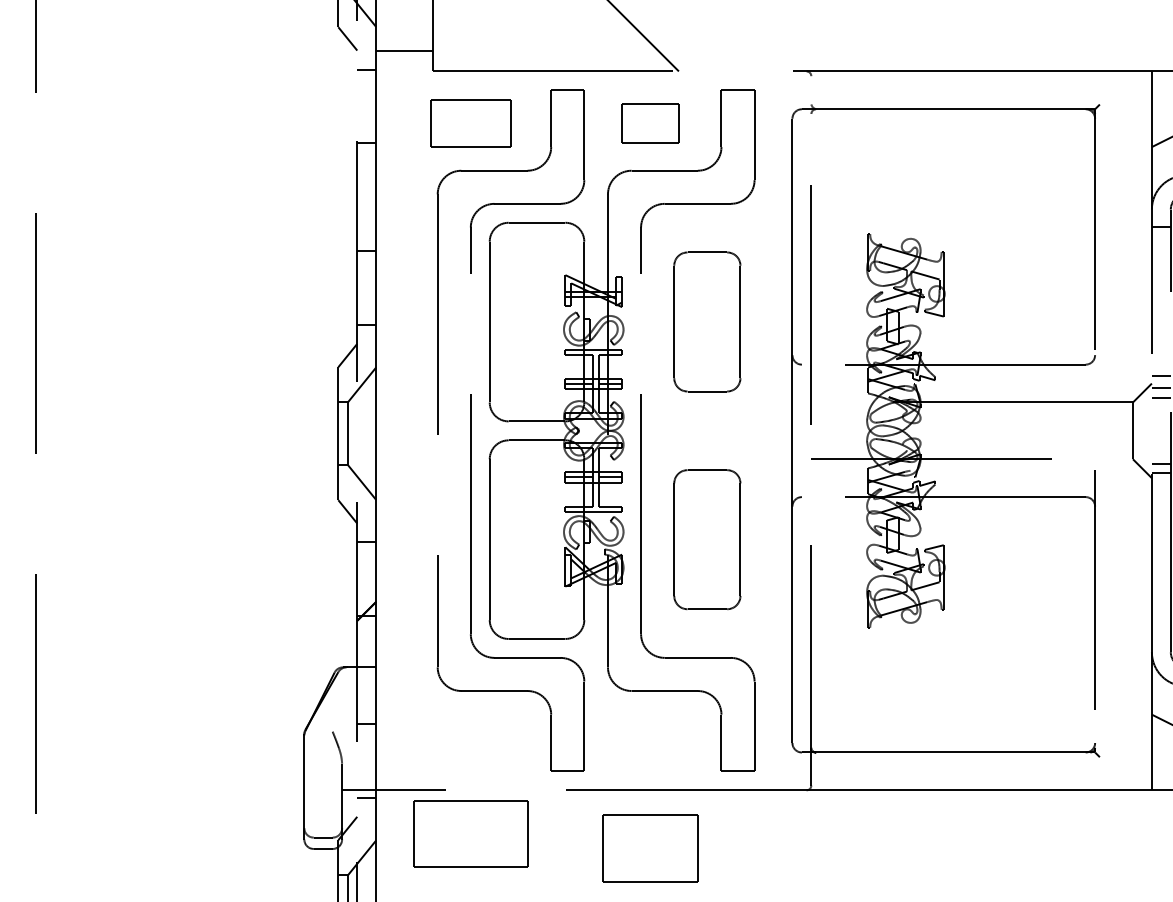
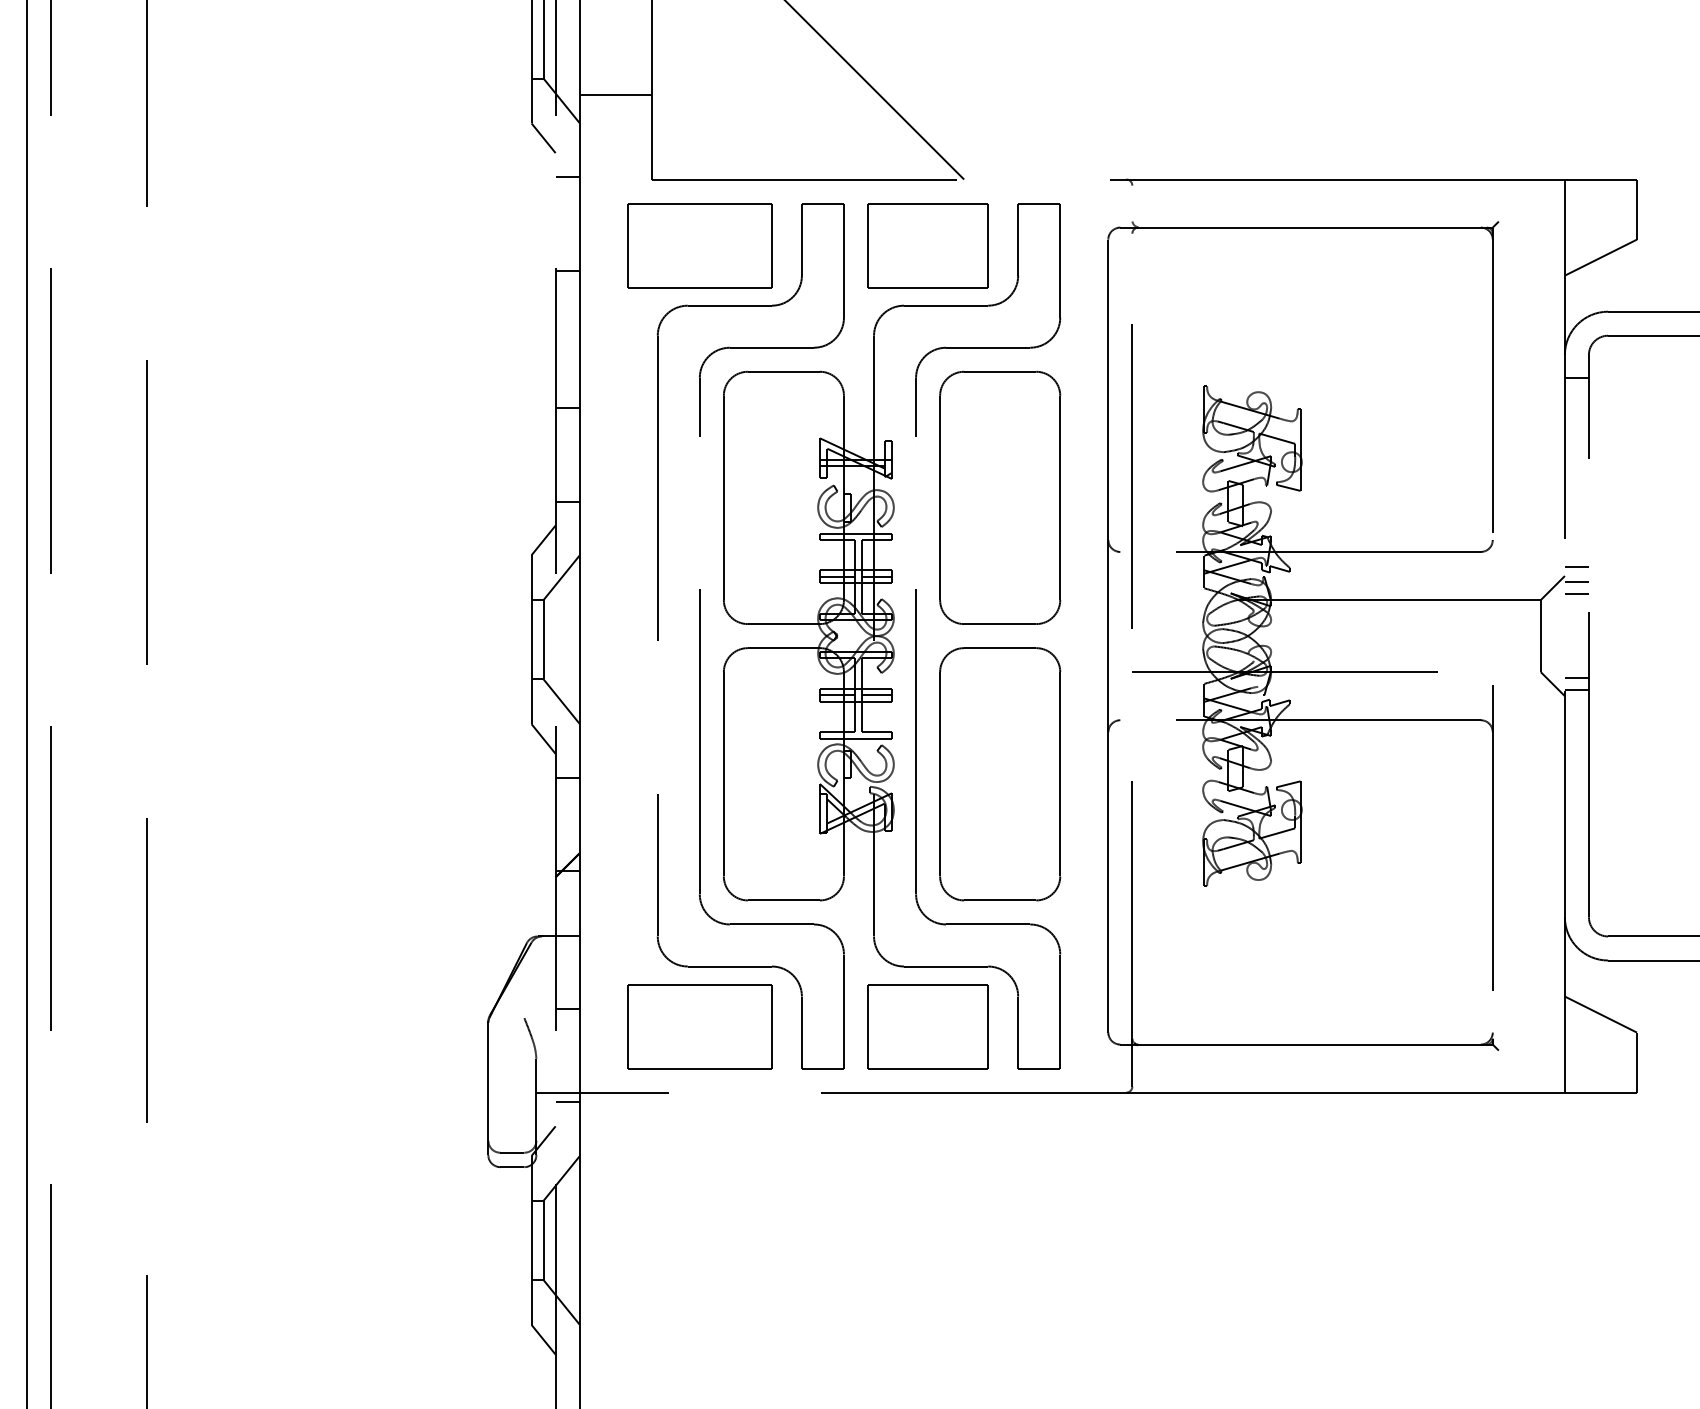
line: (404, 50) -> (615, 95), moved
part: (470, 123) -> (699, 245), size x1.43
part: (650, 123) -> (927, 245), size x1.67
part: (707, 321) -> (1000, 497), size x1.43
part: (707, 539) -> (1000, 774), size x1.43
part: (470, 834) -> (699, 1026), moved
part: (650, 848) -> (927, 1026), moved

